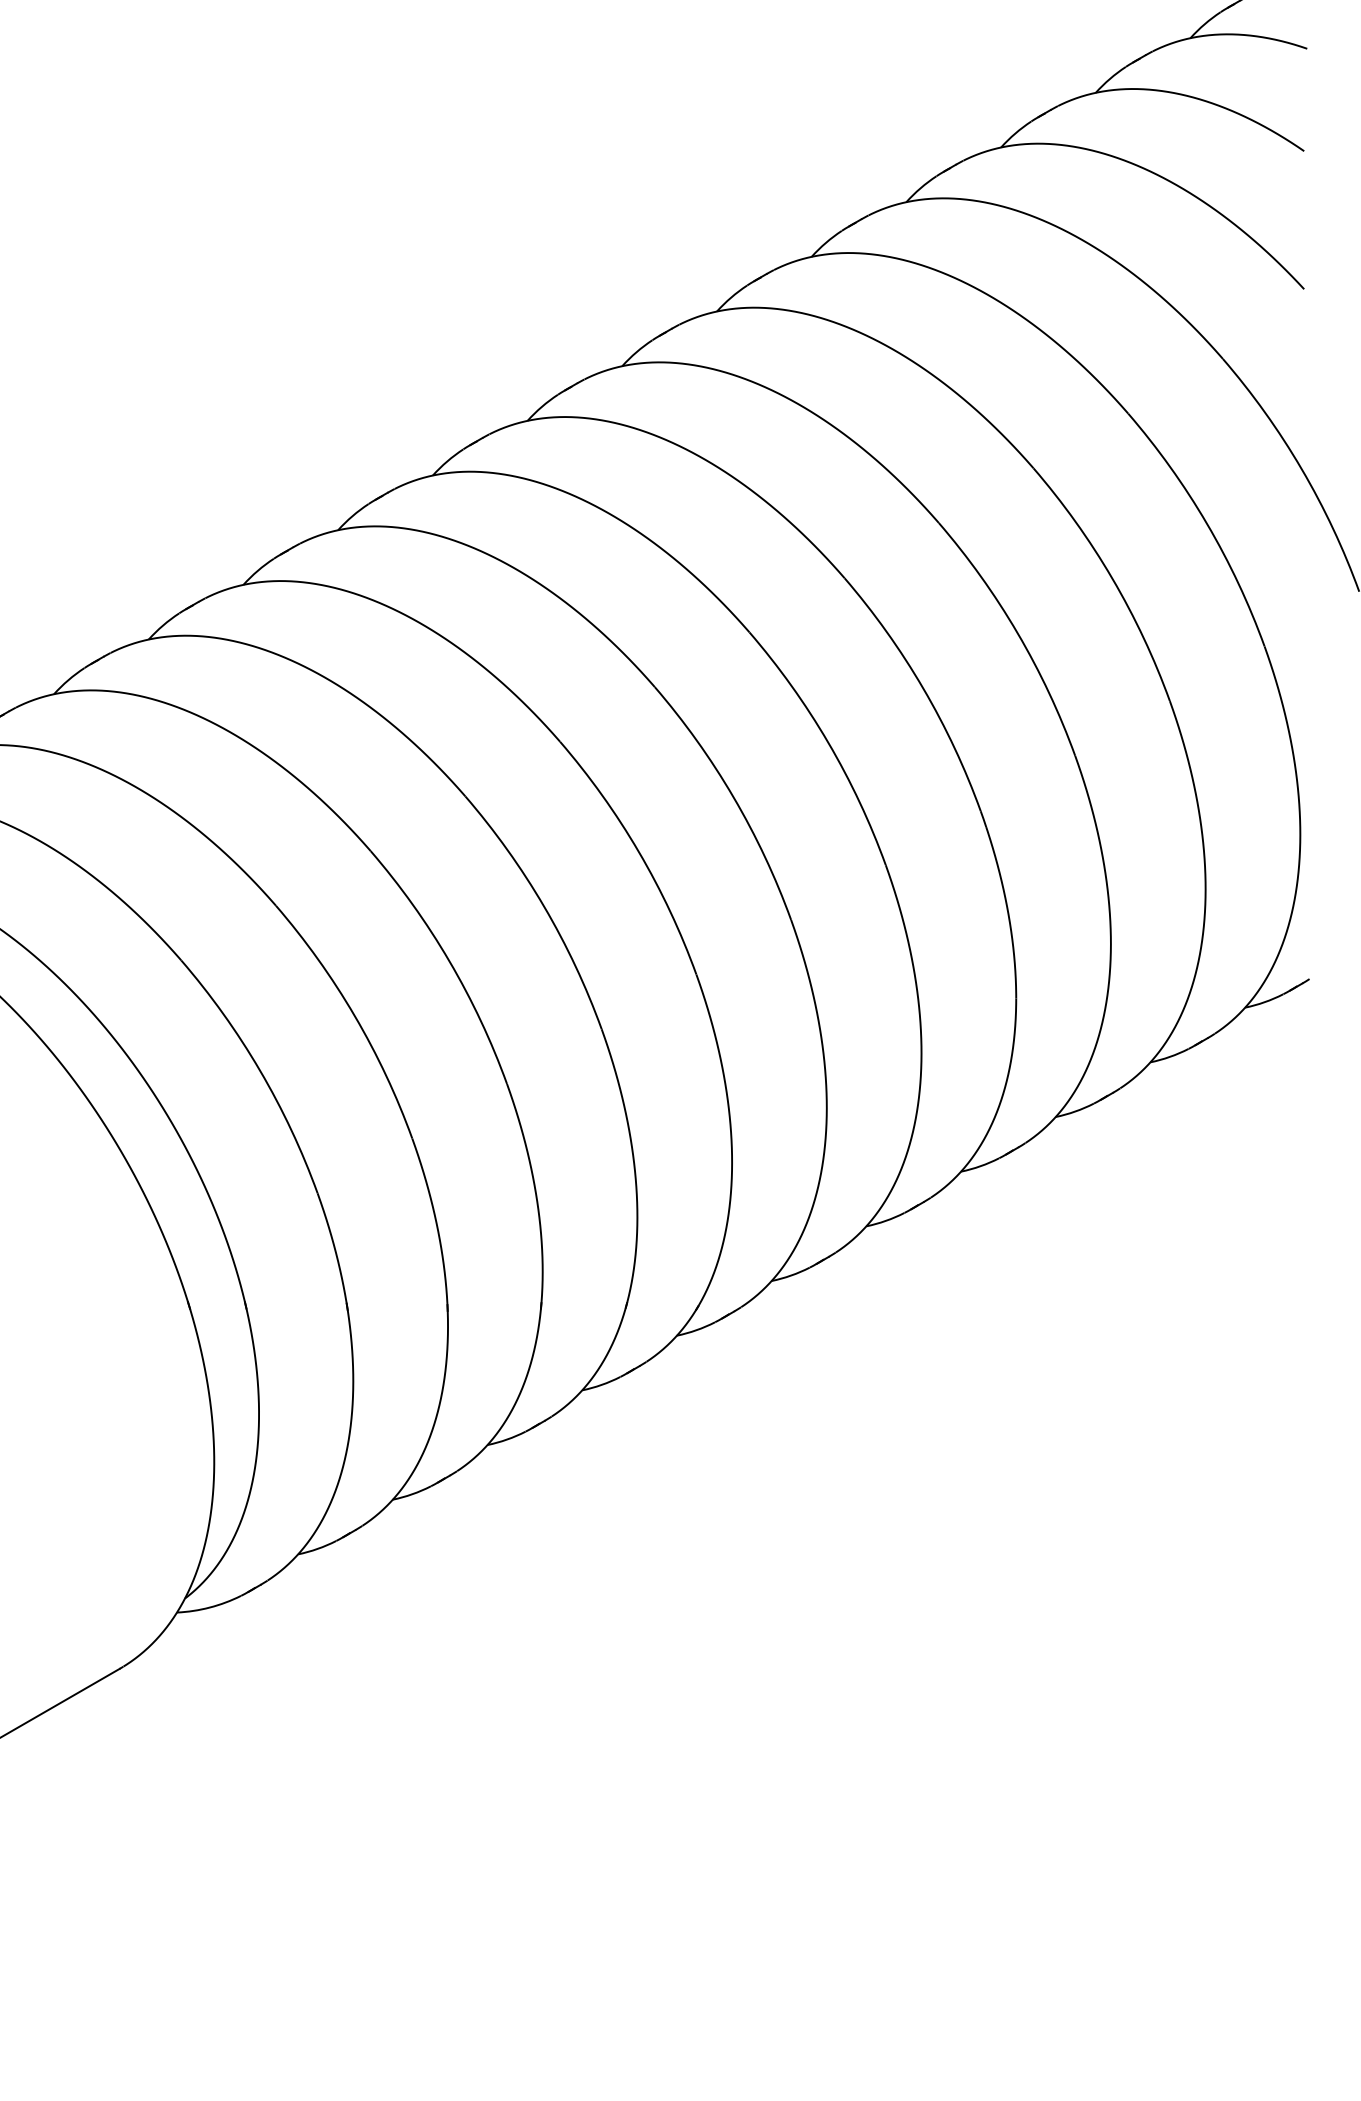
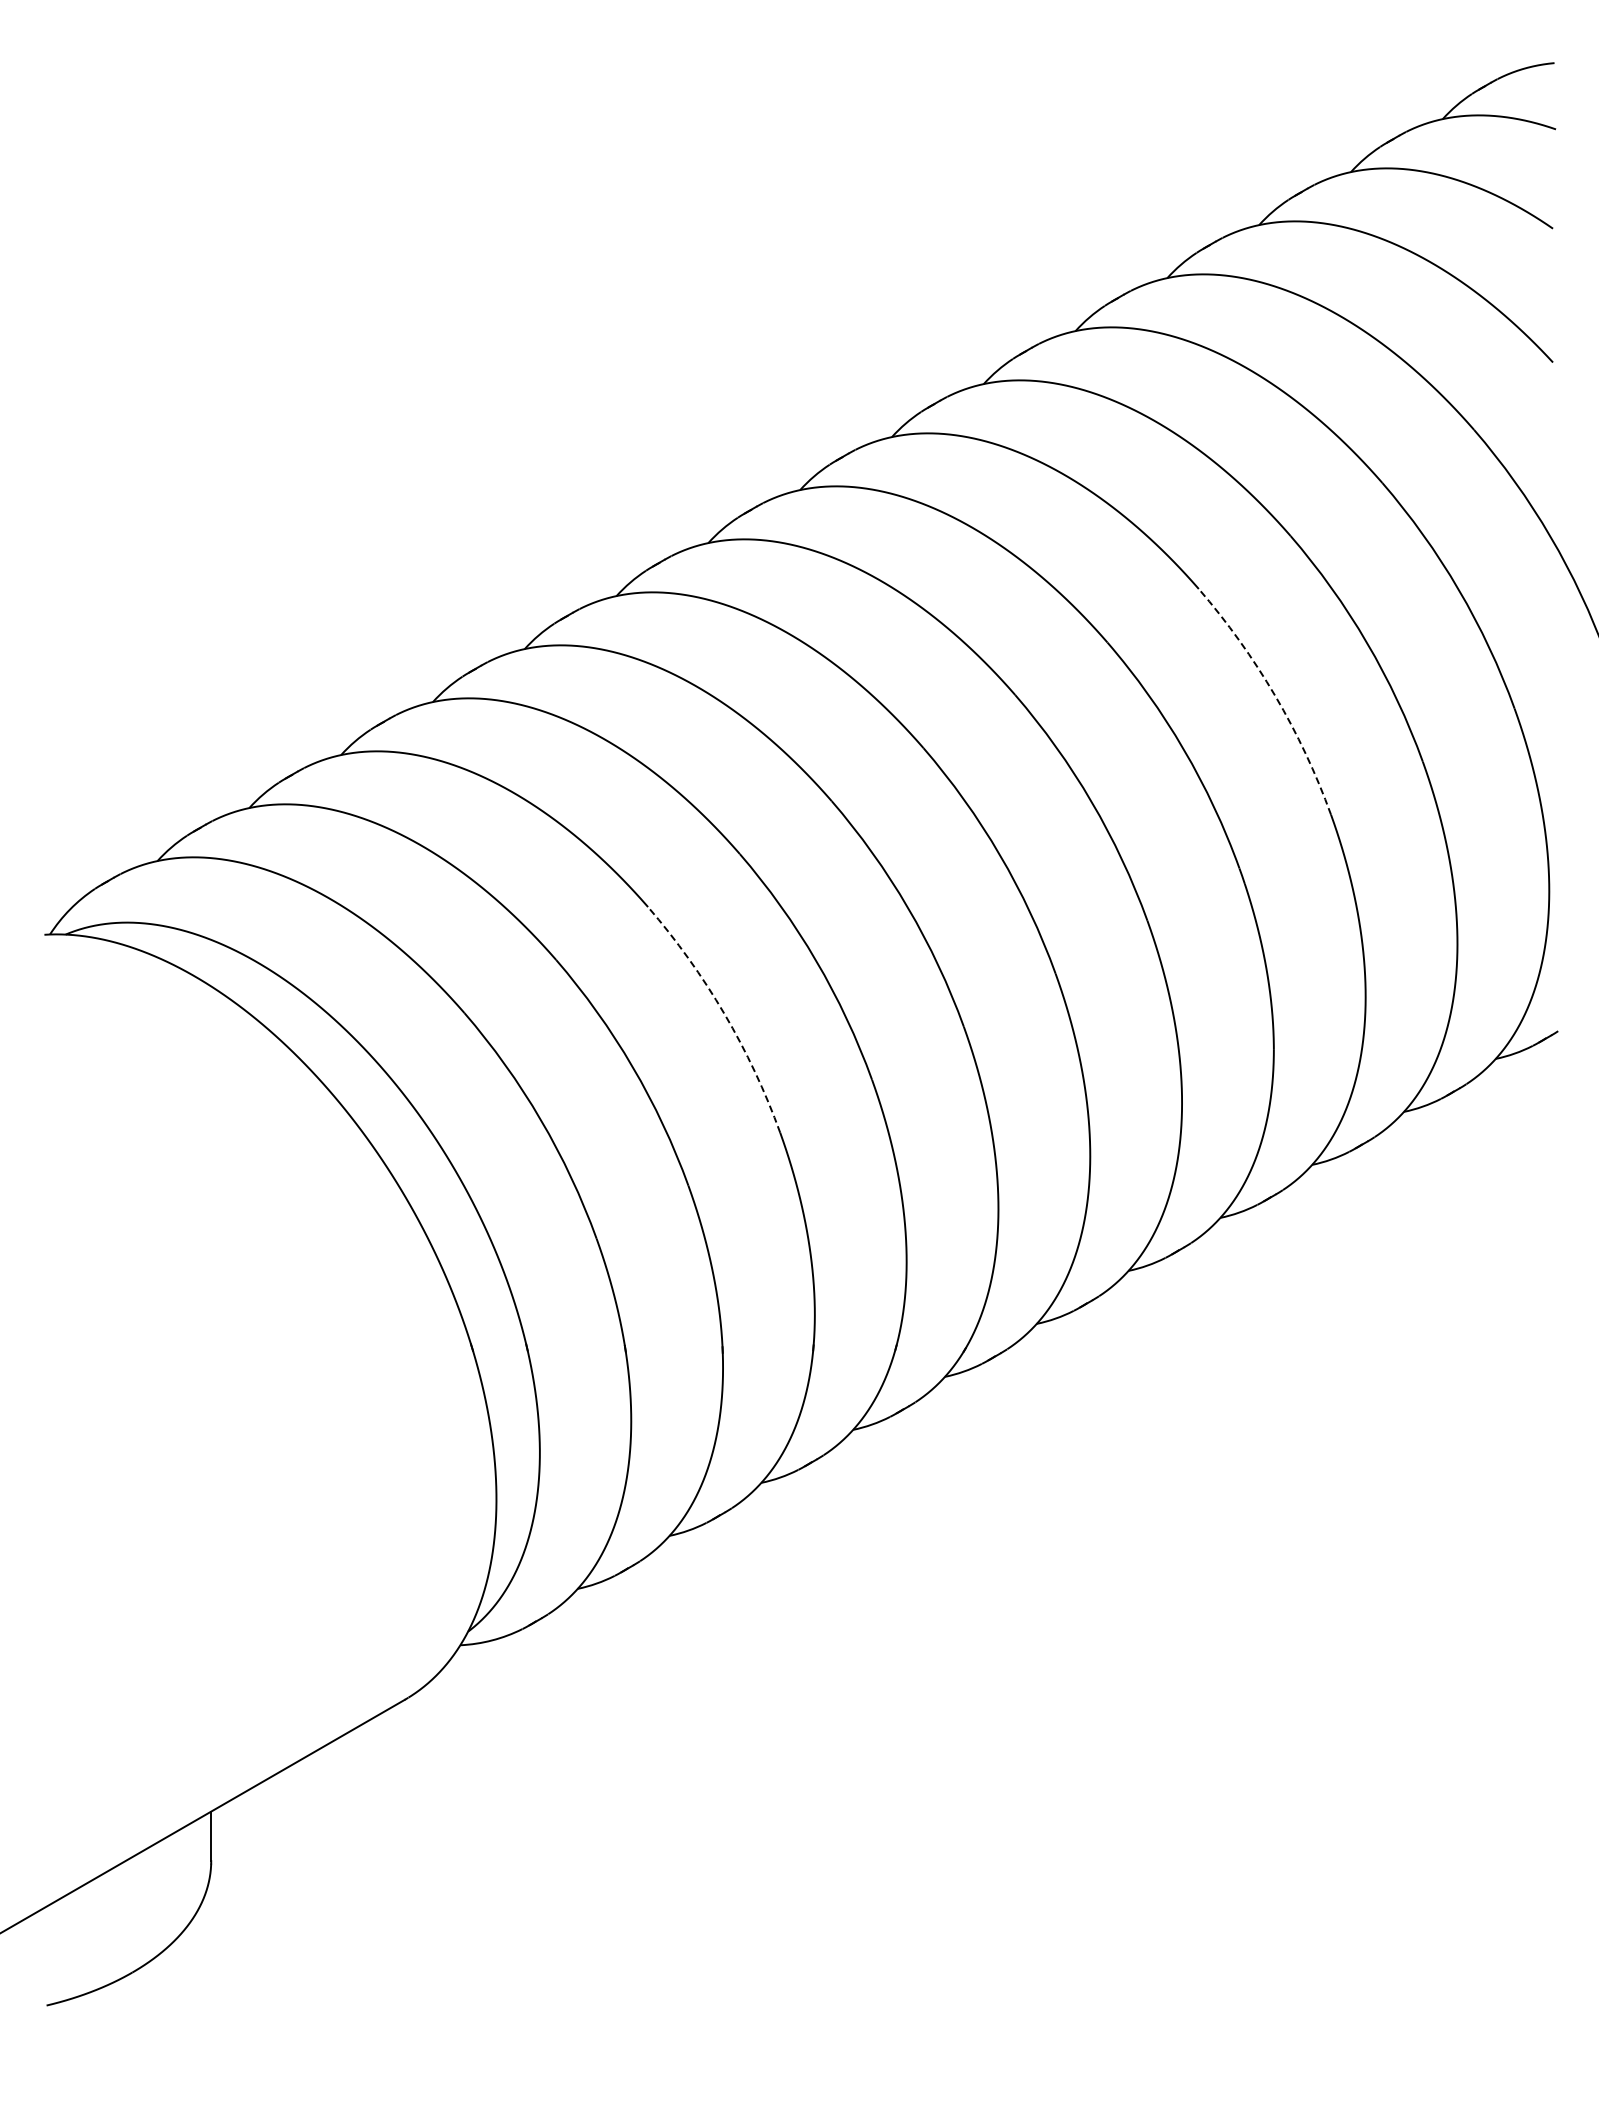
arc: (1017, 632) -> (1275, 695), solid -> dashed
arc: (449, 960) -> (724, 1013), solid -> dashed

